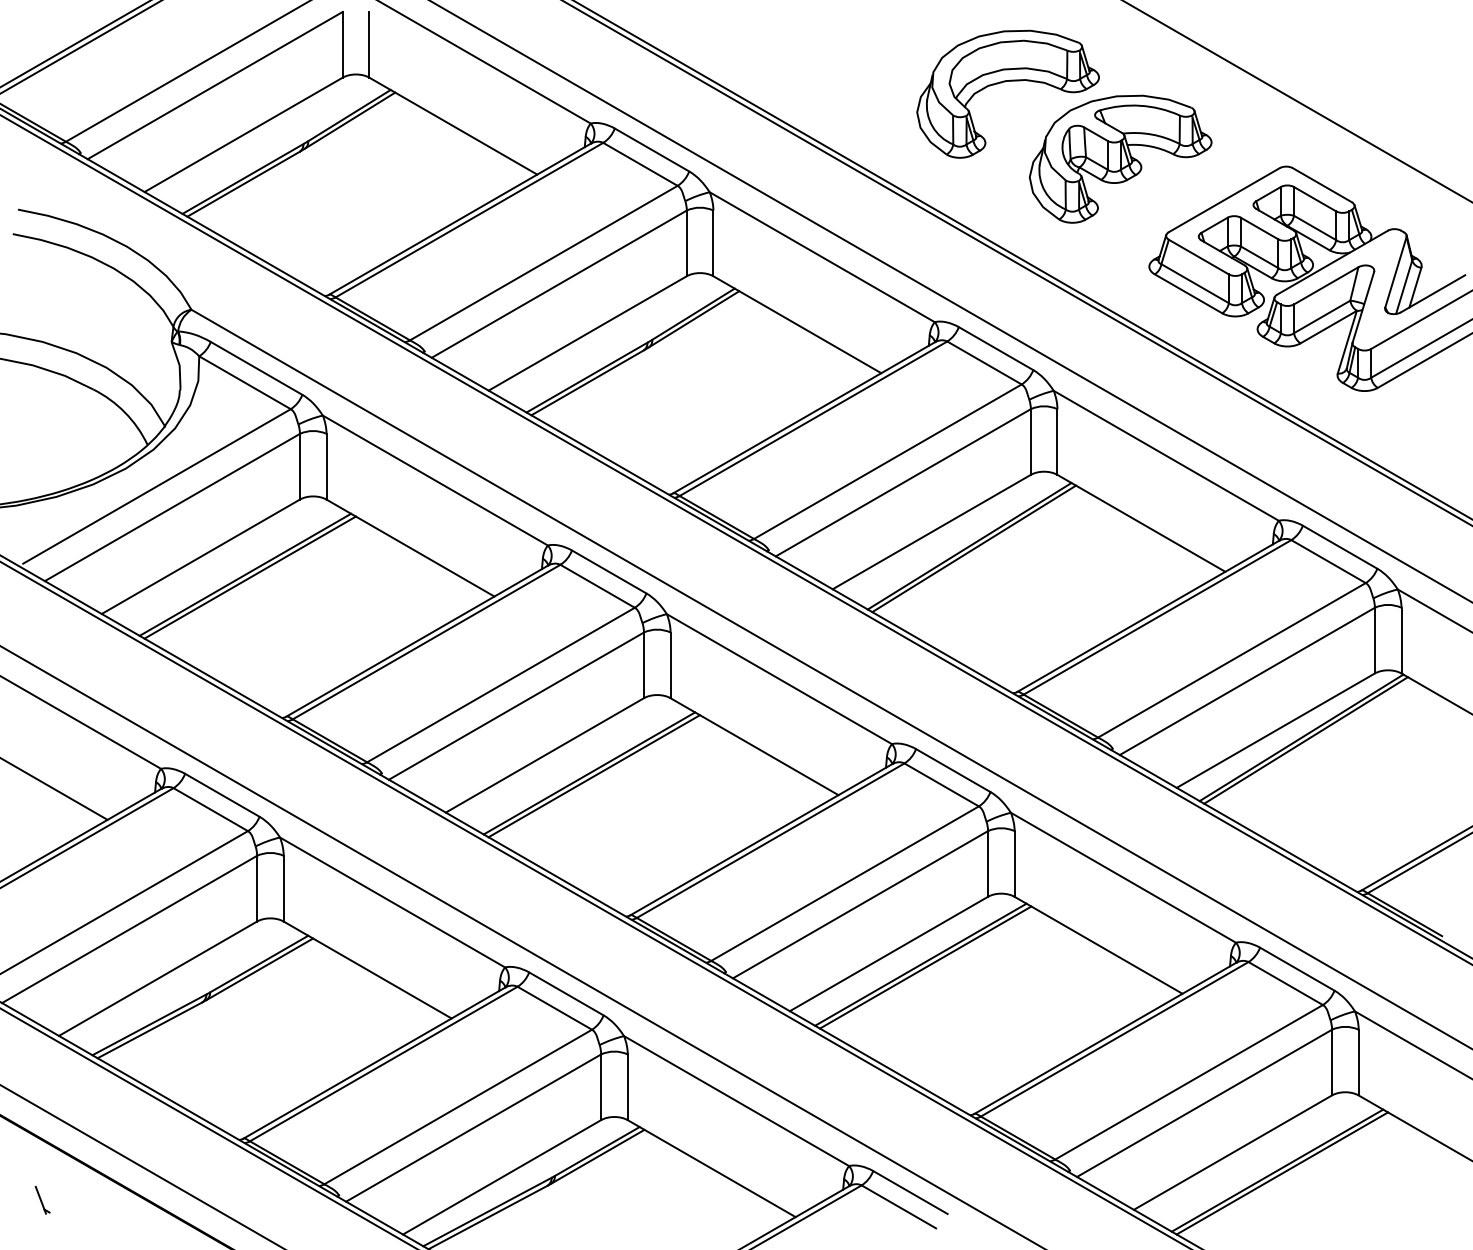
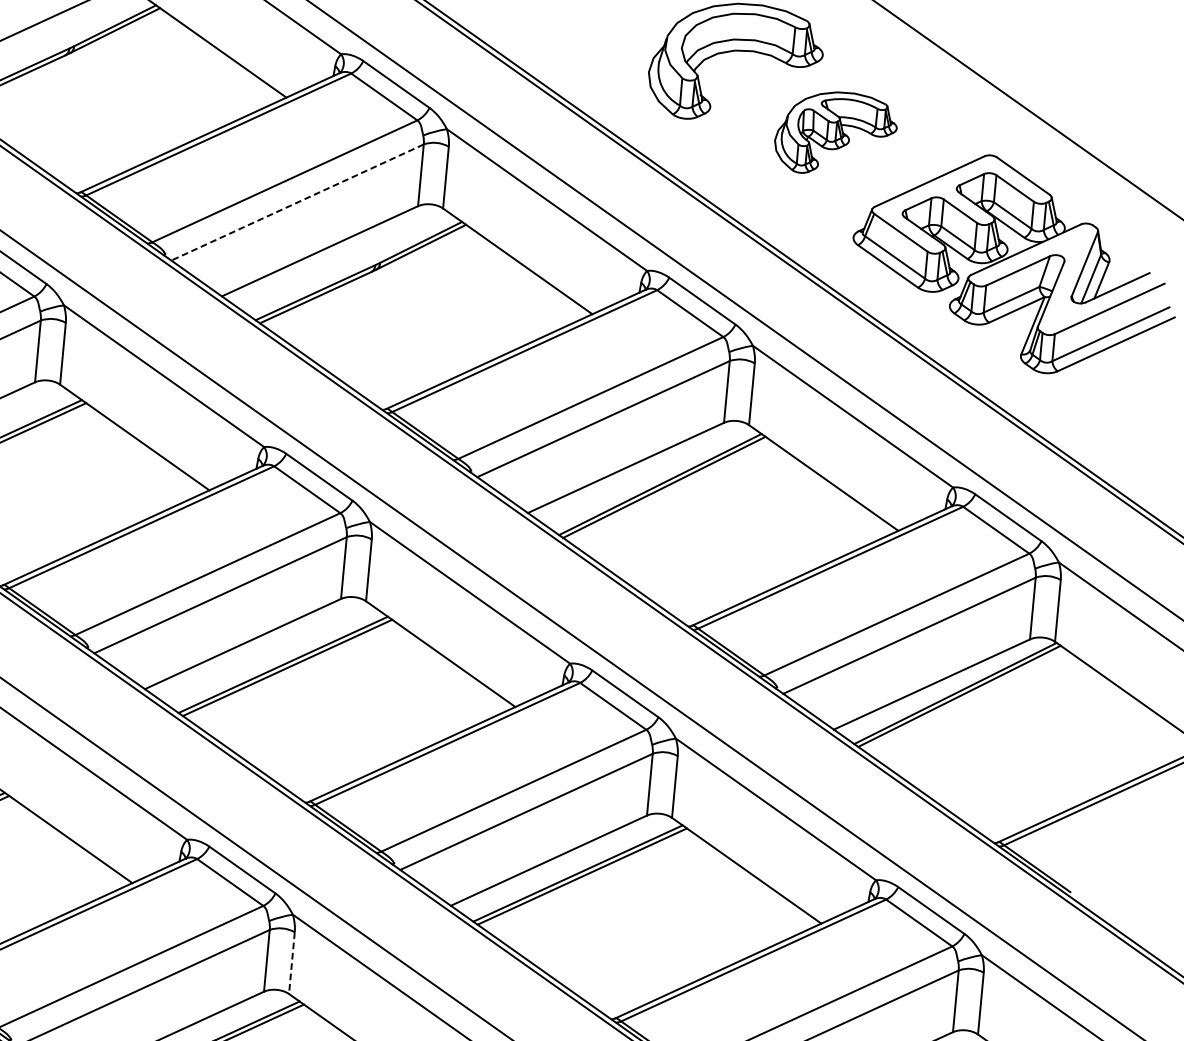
part: (1120, 158) -> (835, 133), size x0.7
line: (558, 284) -> (296, 202), solid -> dashed
line: (627, 1087) -> (291, 963), solid -> dashed

